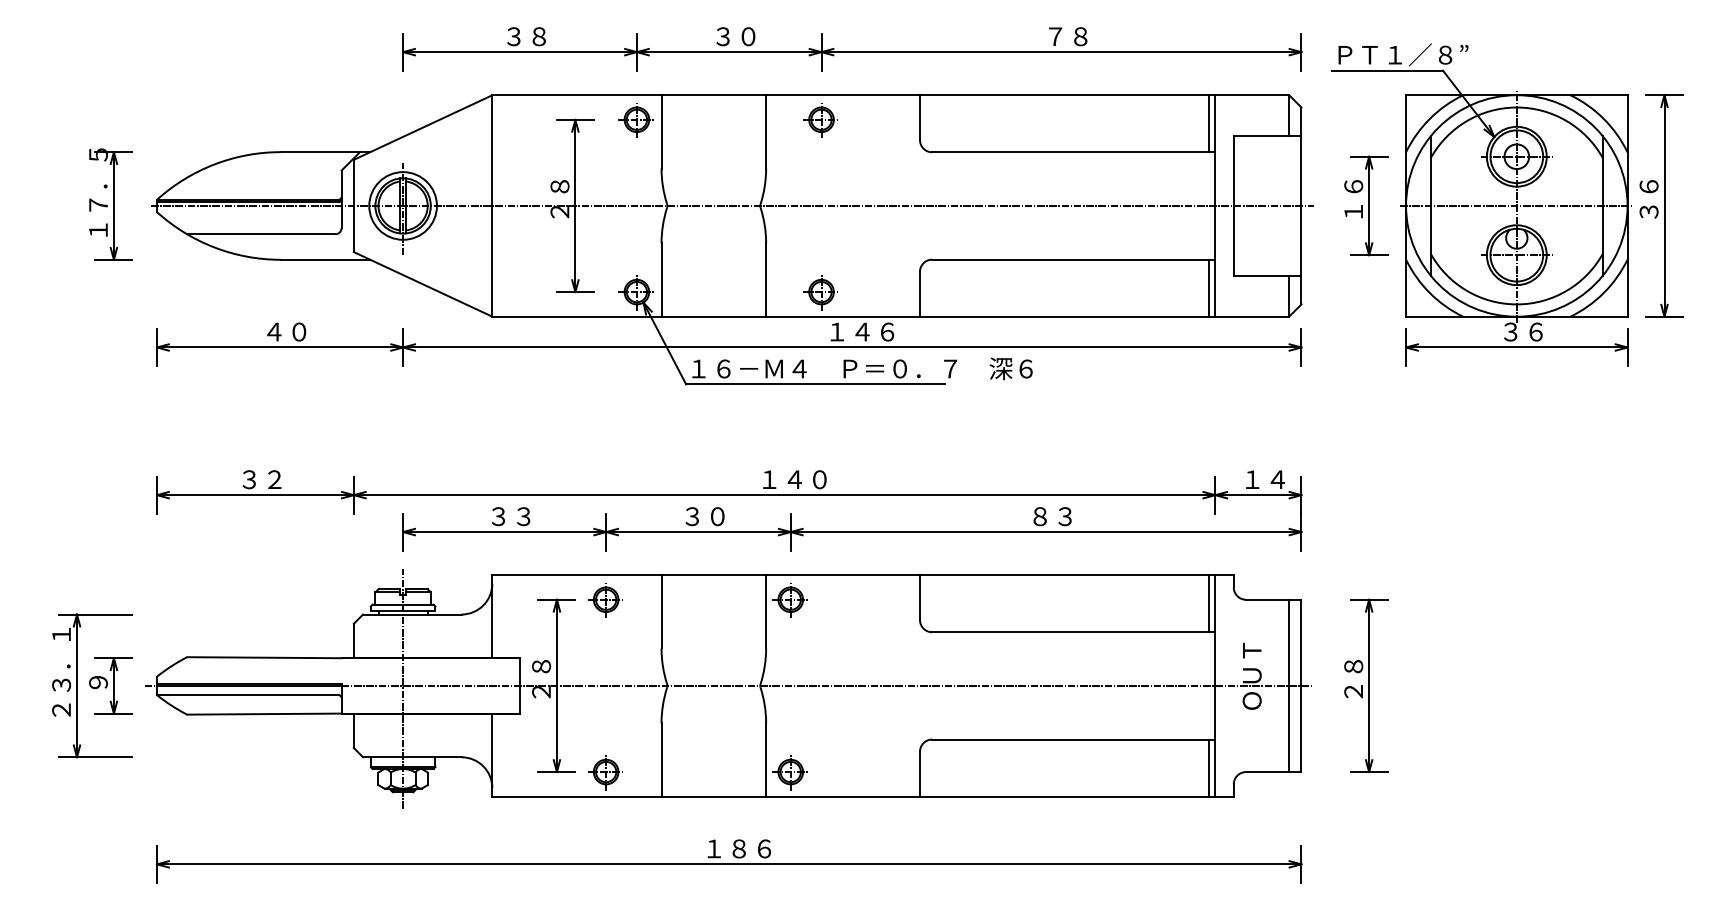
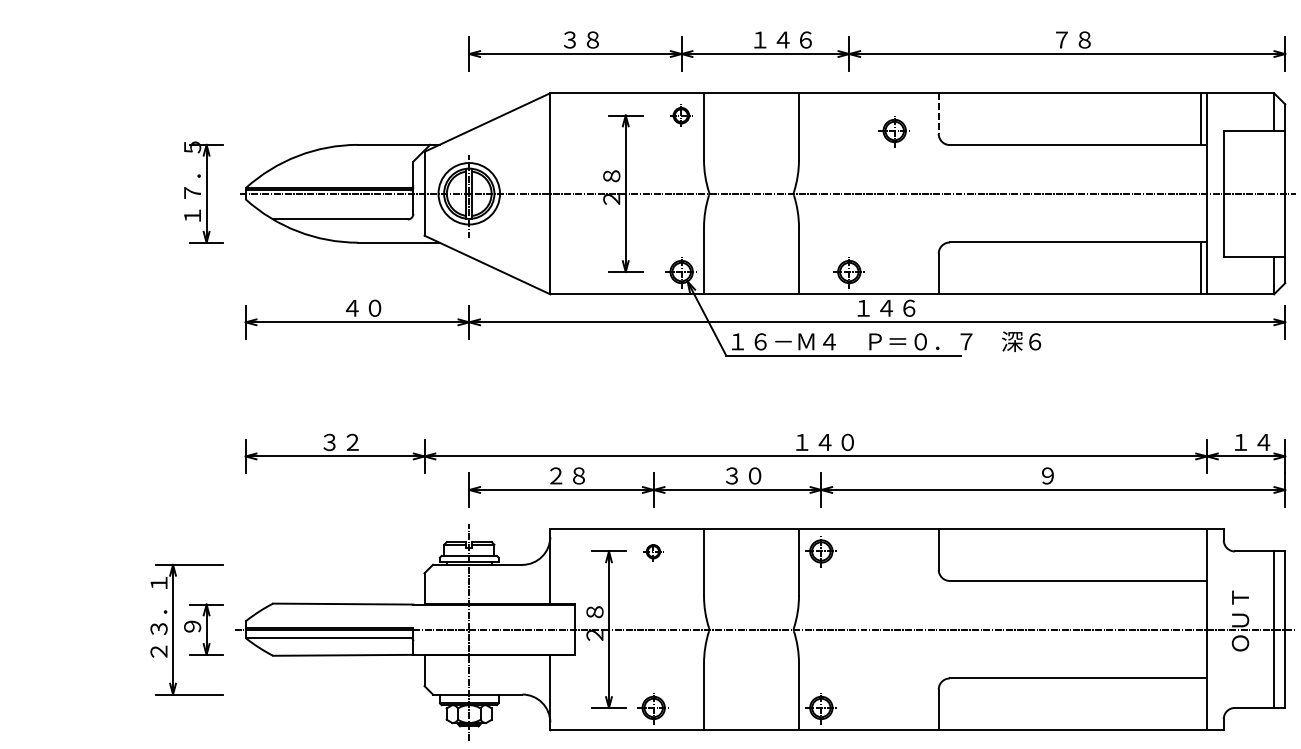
text: (748, 36) -> (782, 39), ３０ -> １４６
line: (919, 118) -> (938, 114), solid -> dashed
part: (635, 120) -> (680, 116), size x0.7
part: (820, 120) -> (893, 131), moved
text: (511, 516) -> (567, 475), ３３ -> ２８
text: (1052, 516) -> (1059, 475), ８３ -> ９
part: (605, 600) -> (653, 552), size x0.6
line: (1209, 603) -> (1201, 554), removed
line: (1209, 767) -> (1201, 703), removed

